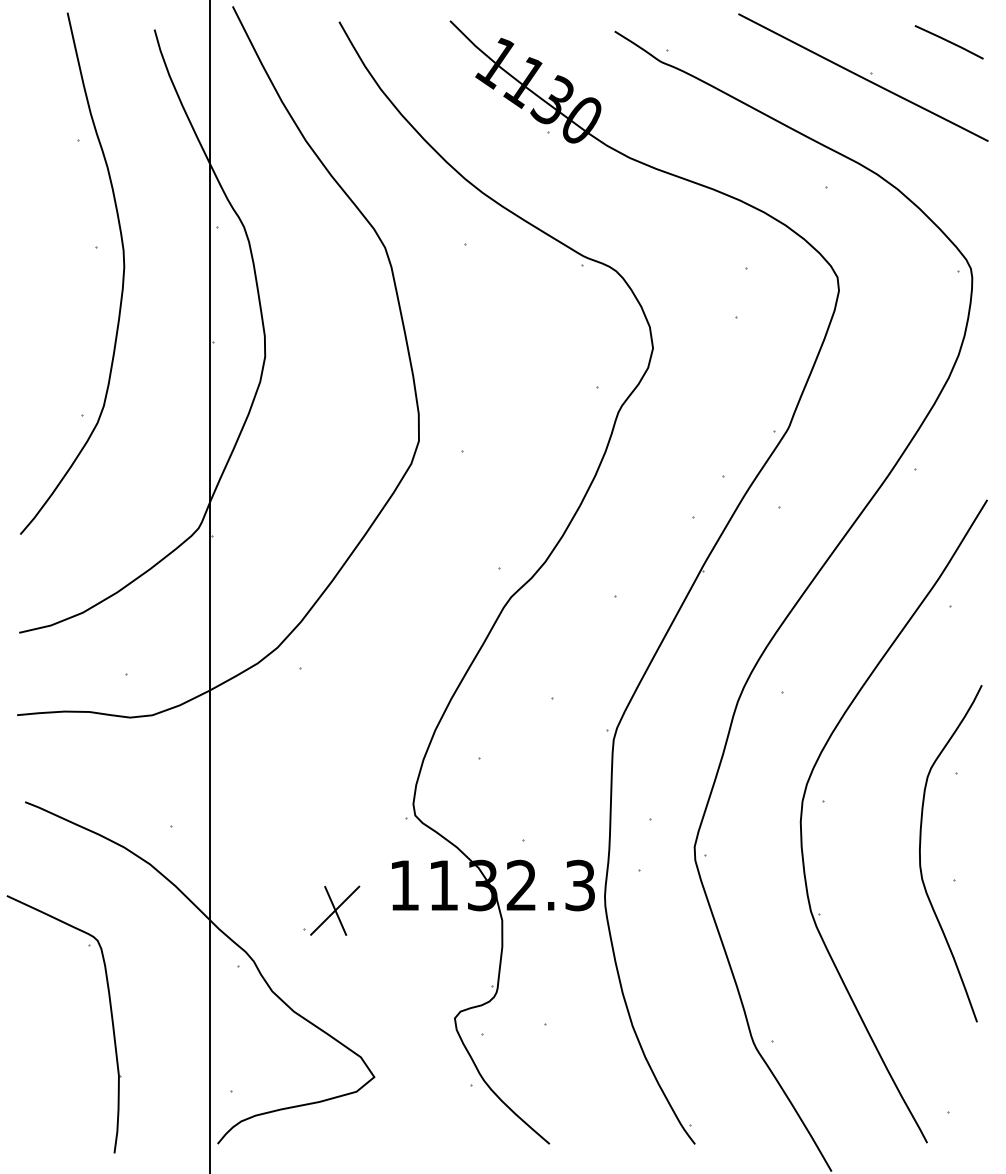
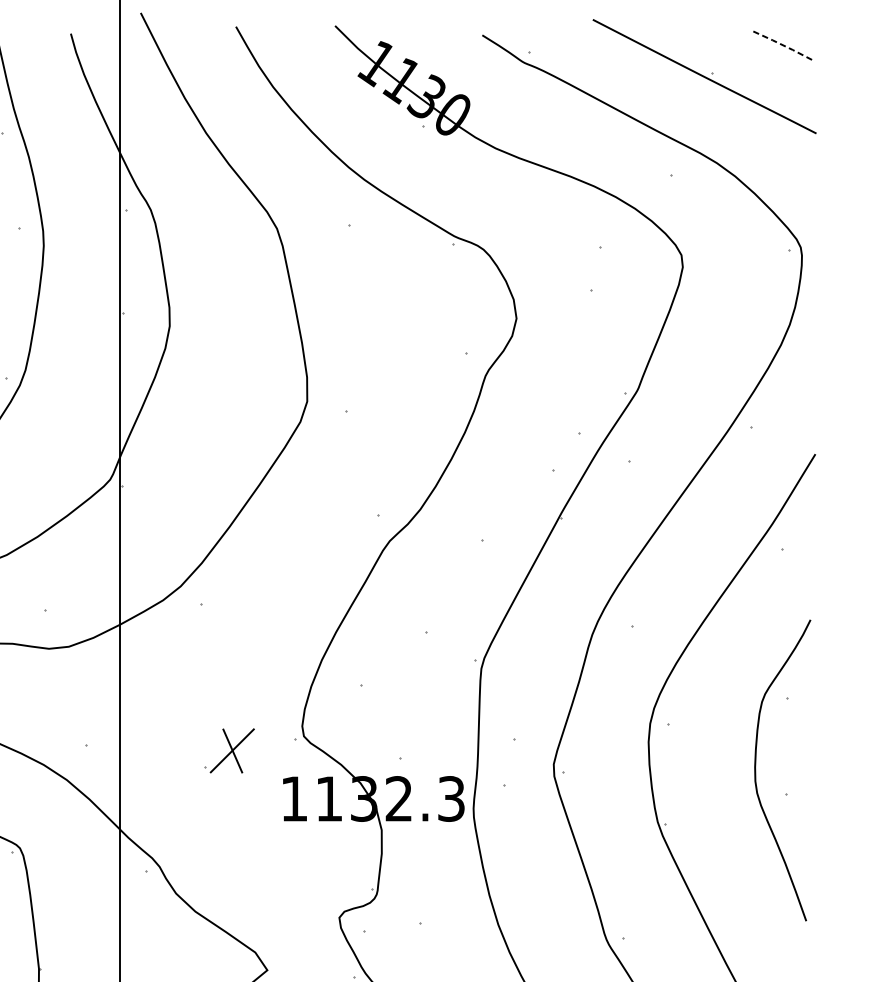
line: (949, 41) -> (781, 44), solid -> dashed
part: (331, 910) -> (229, 750), moved

